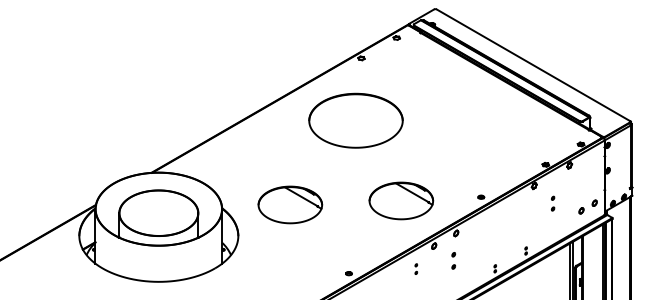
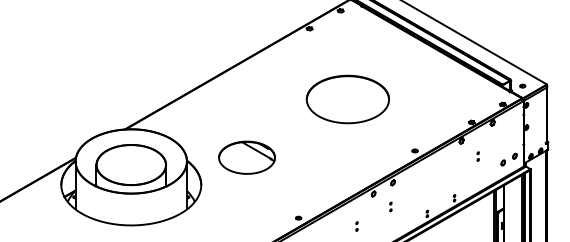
part: (355, 120) -> (347, 99), moved
part: (603, 123) -> (522, 86), added
part: (401, 200) -> (344, 153), removed
part: (552, 203) -> (477, 156), size x0.71
part: (453, 260) -> (390, 206), size x0.62
part: (416, 268) -> (357, 225), moved

